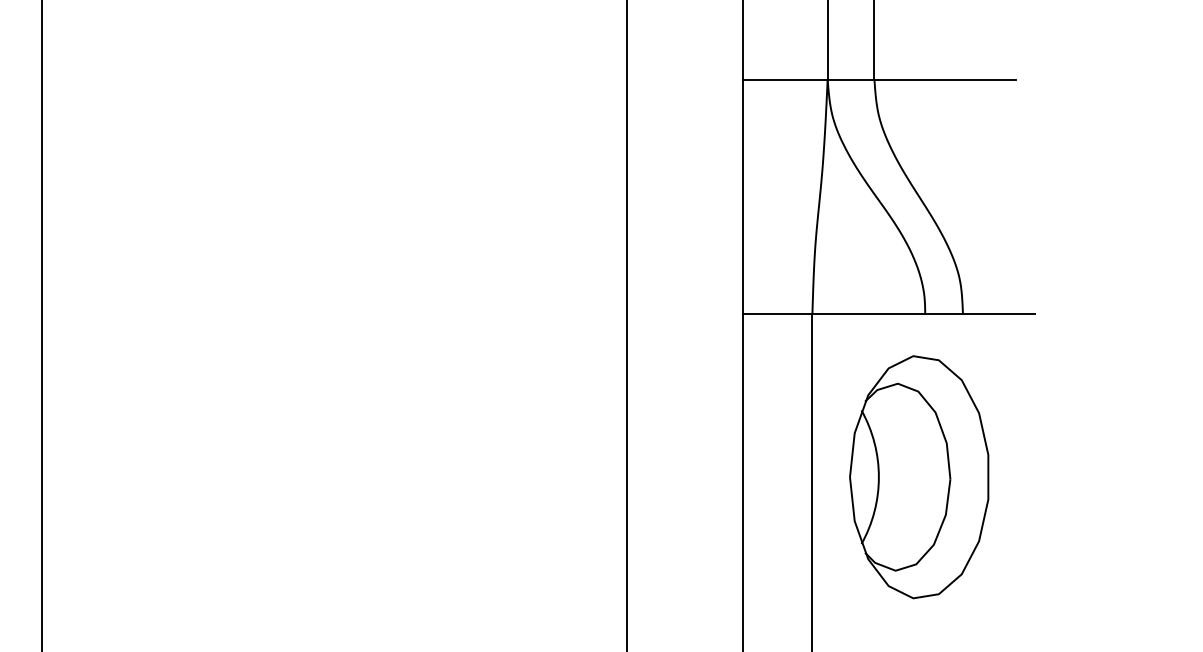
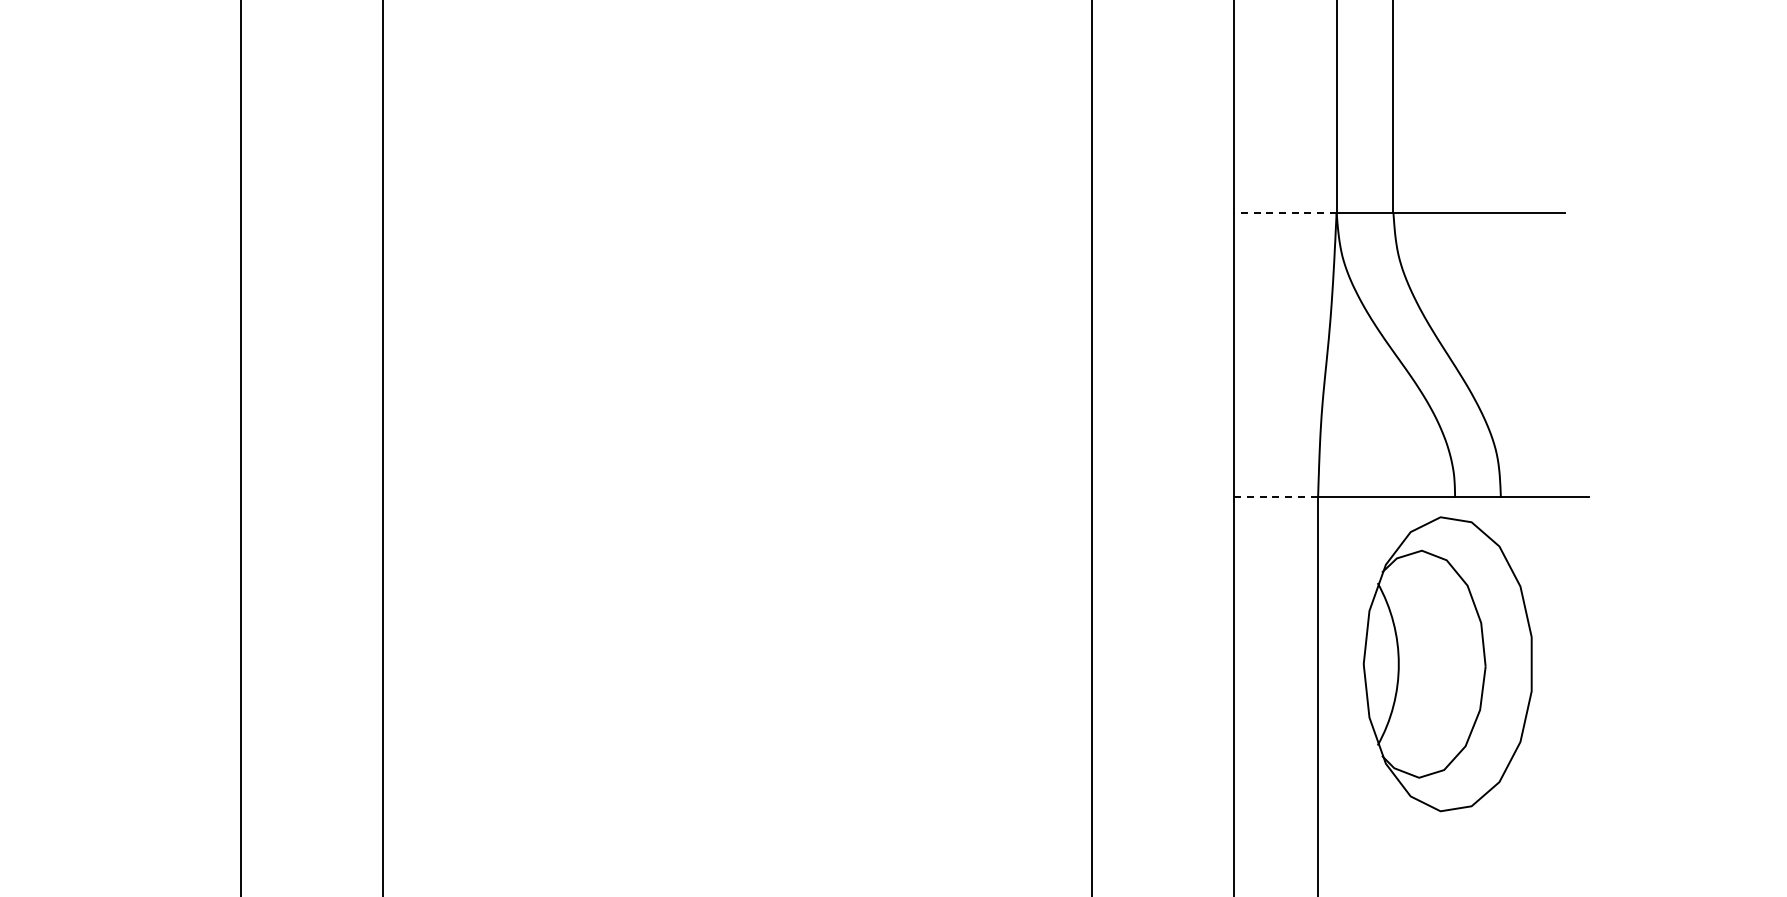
line: (785, 79) -> (1285, 212), solid -> dashed
line: (778, 313) -> (1276, 496), solid -> dashed
part: (918, 477) -> (1447, 664), moved

